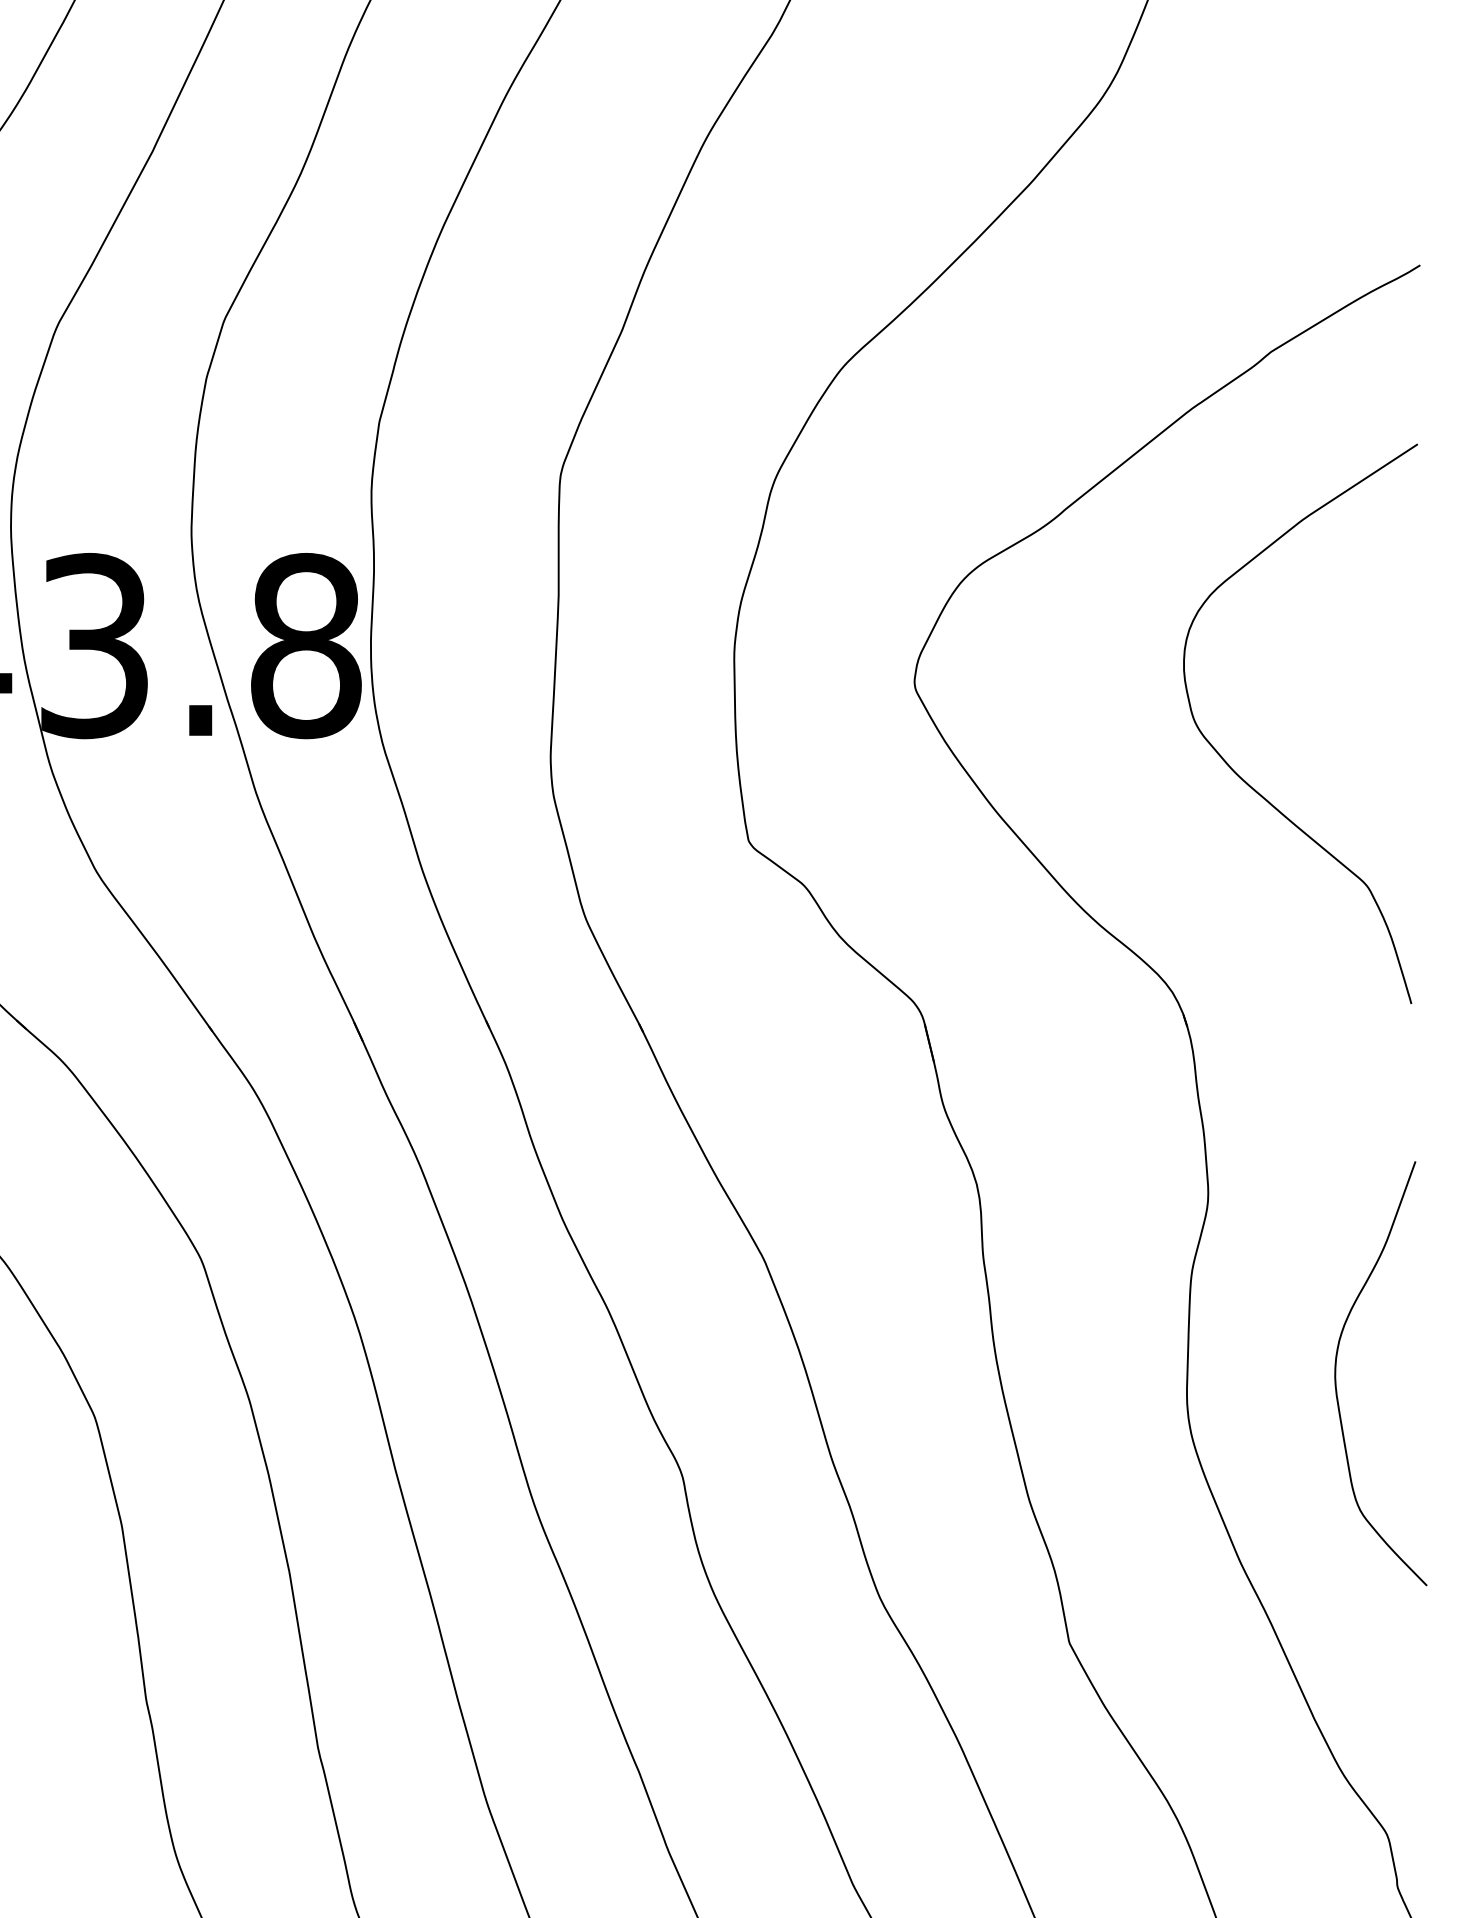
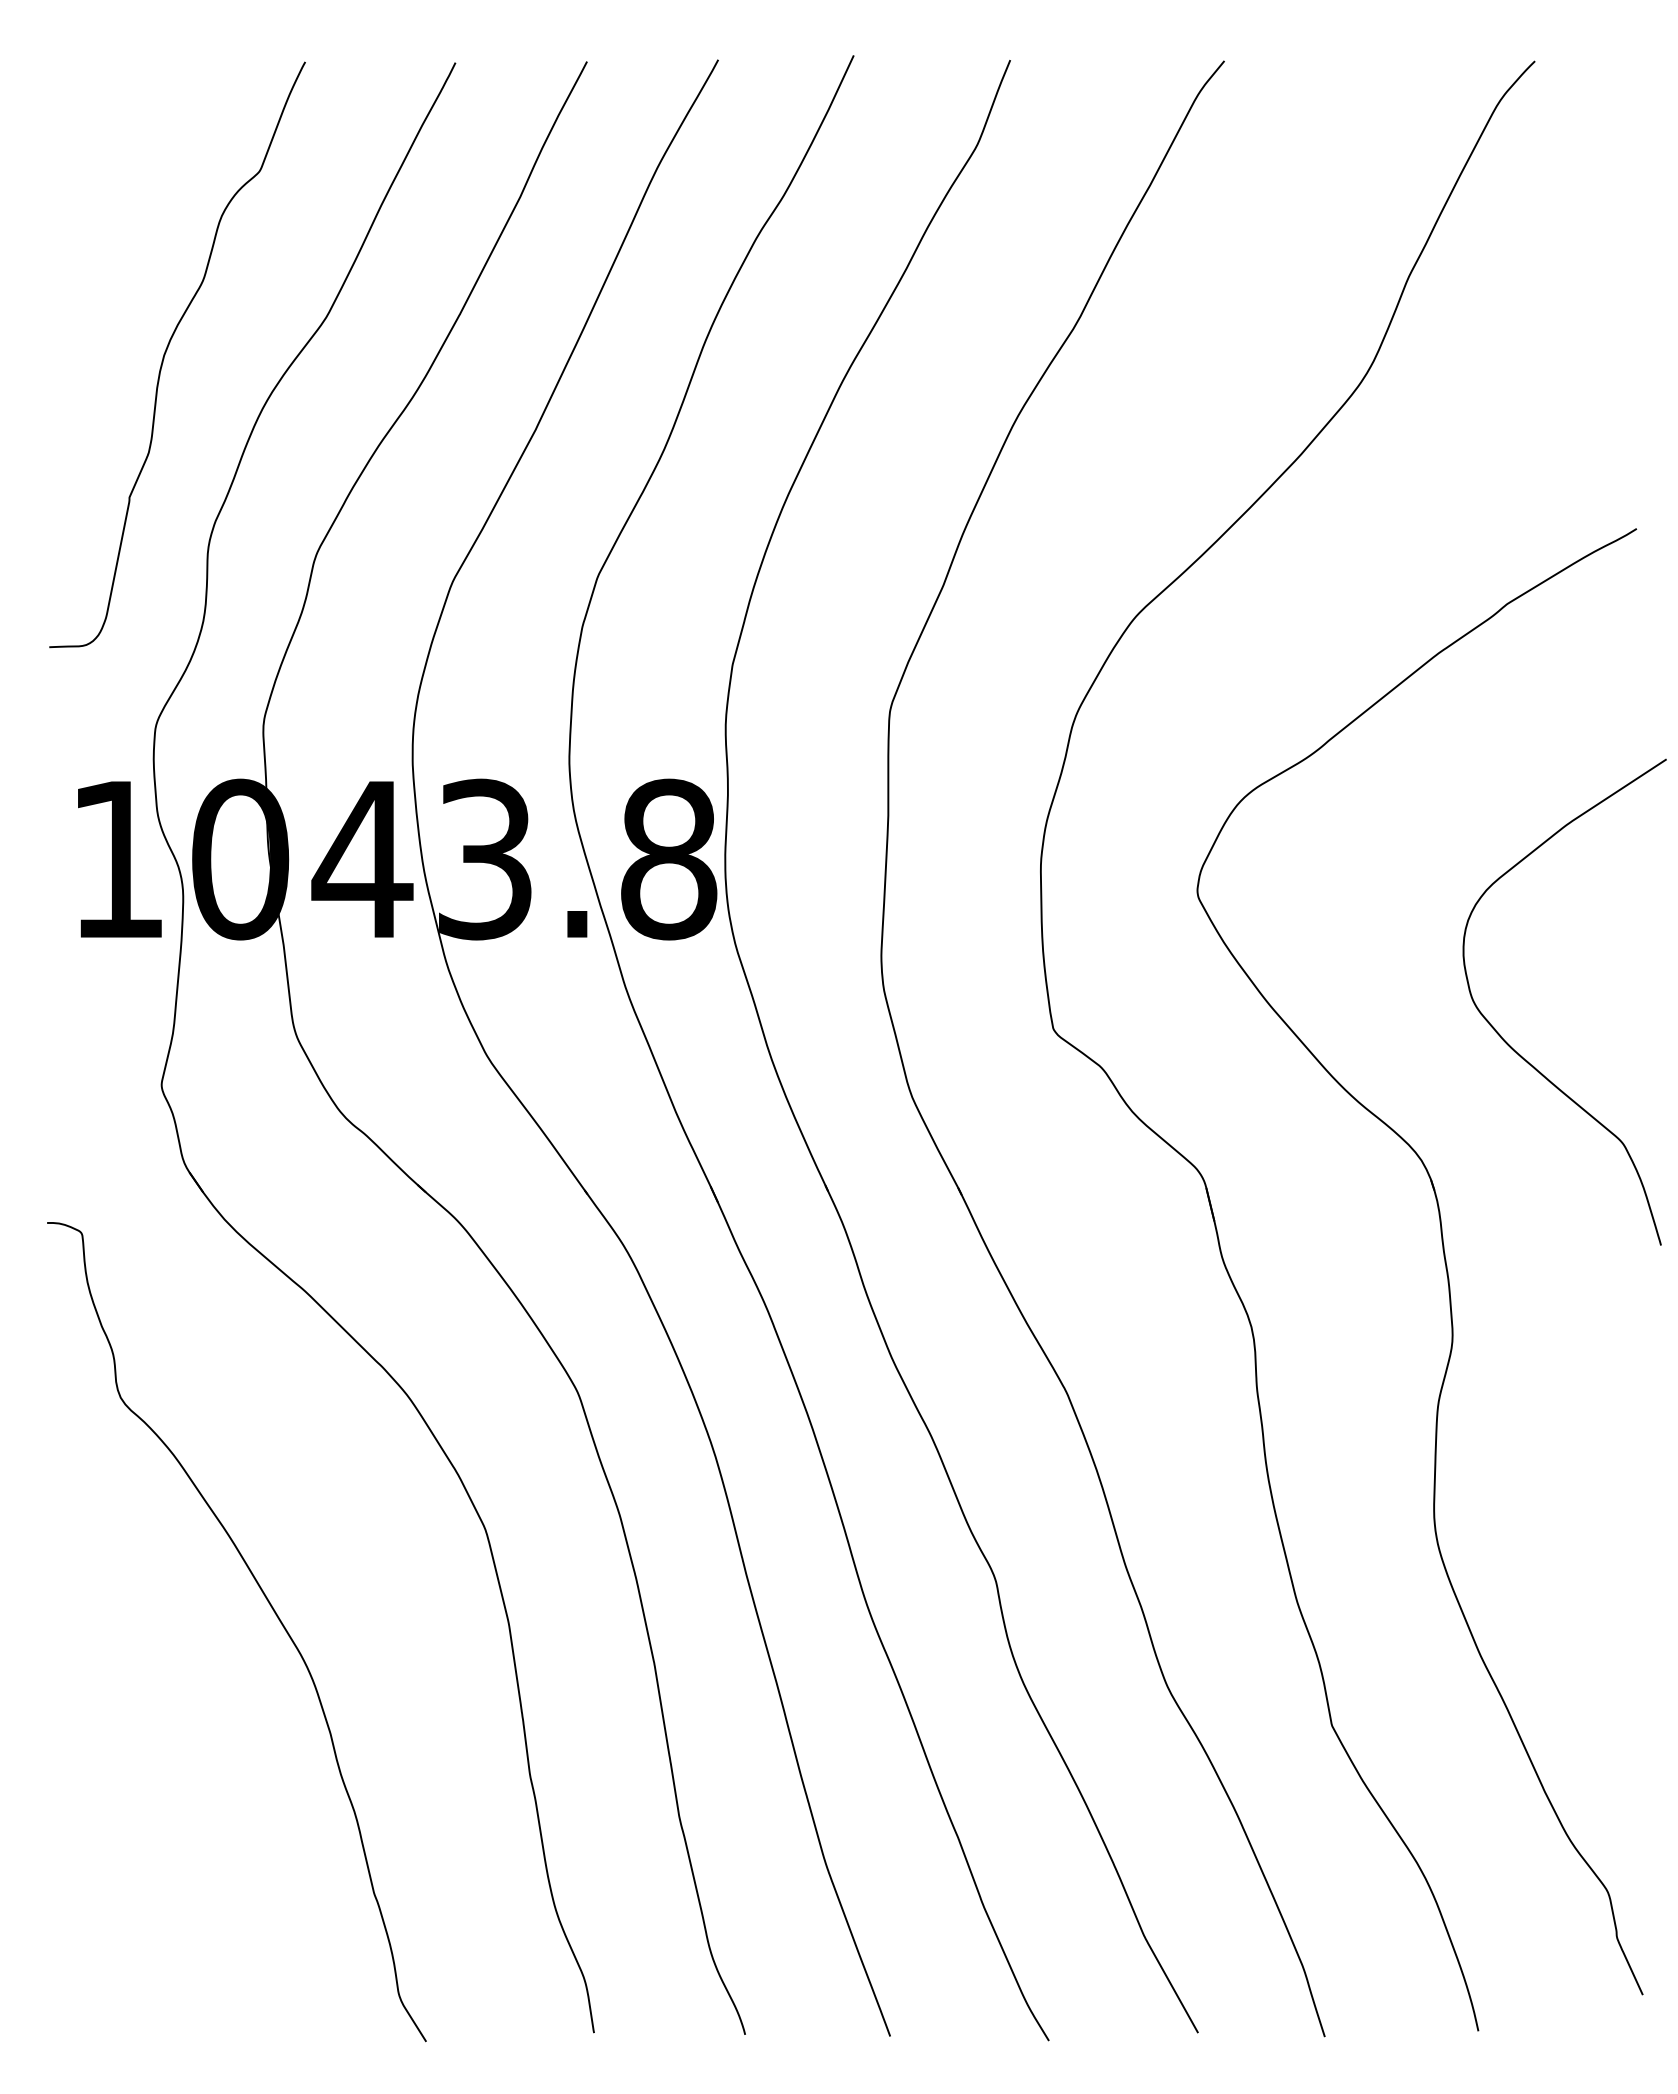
curve: (1248, 782) -> (1519, 1053), moved
curve: (1337, 1365) -> (1564, 1484), removed

